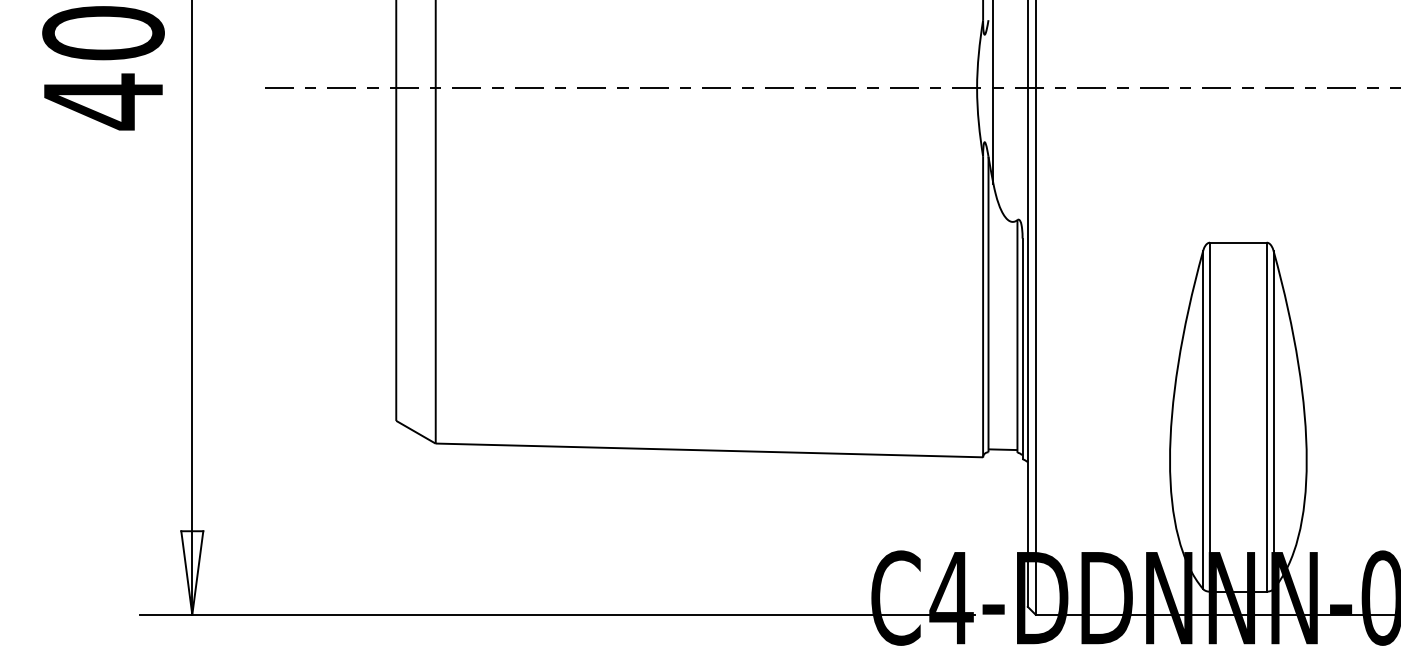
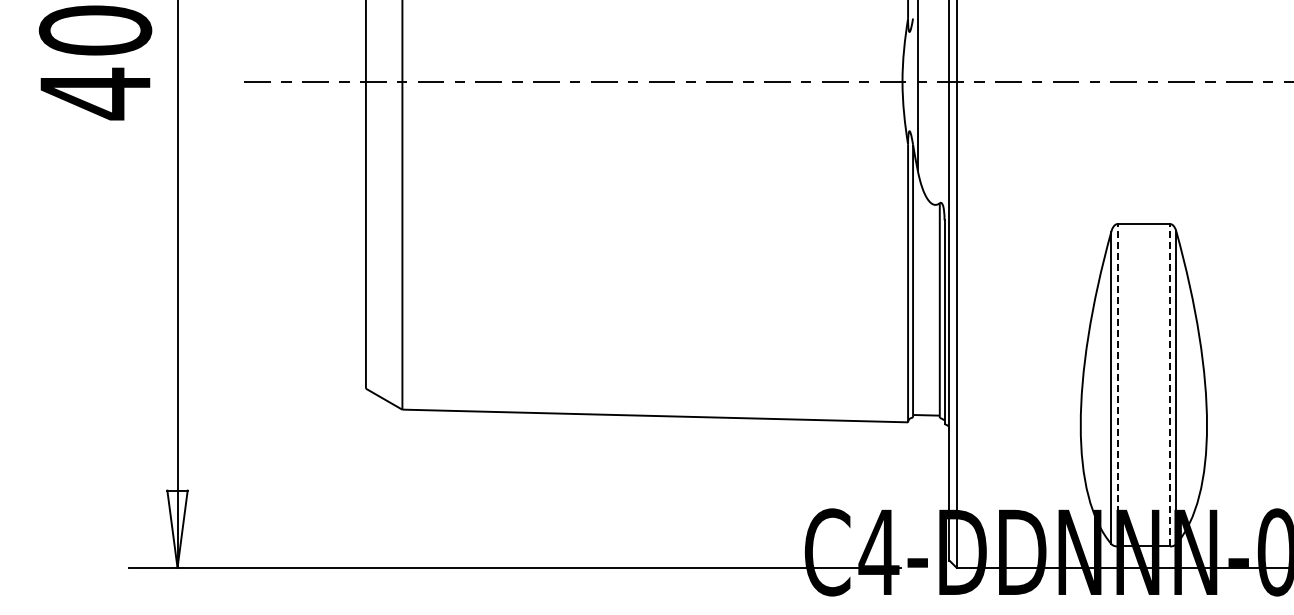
line: (1209, 416) -> (1117, 384), solid -> dashed
line: (1267, 416) -> (1170, 384), solid -> dashed

